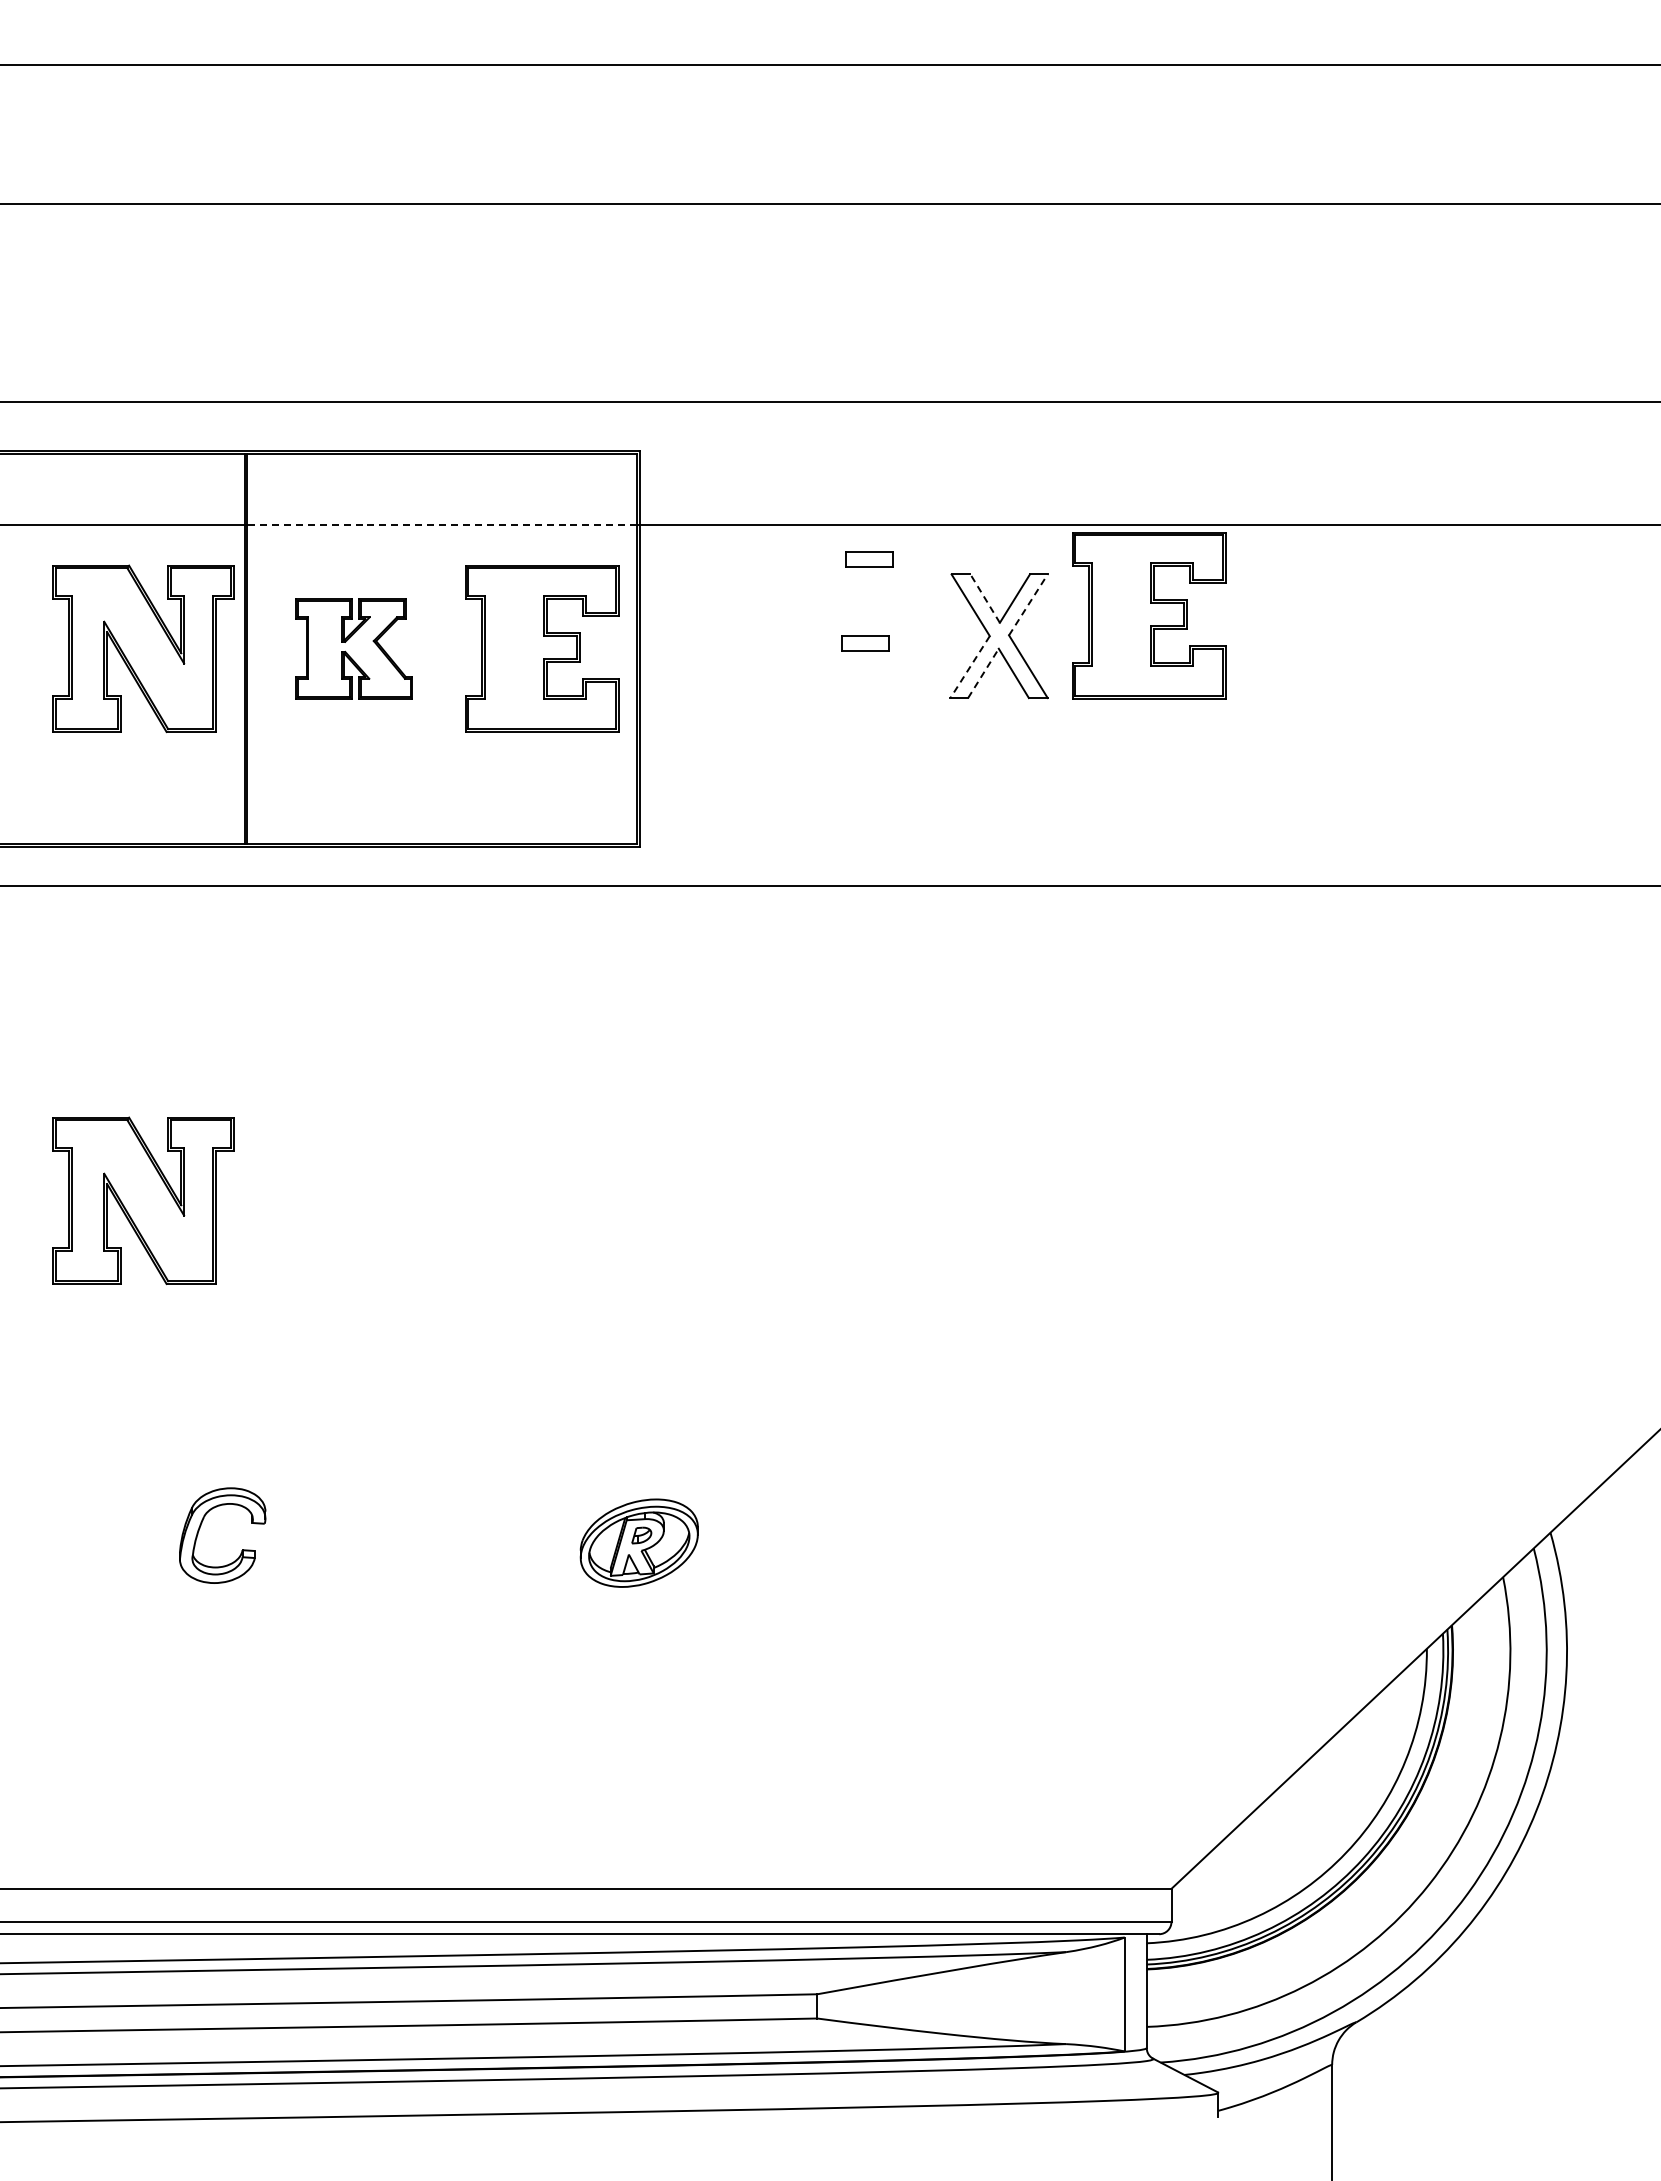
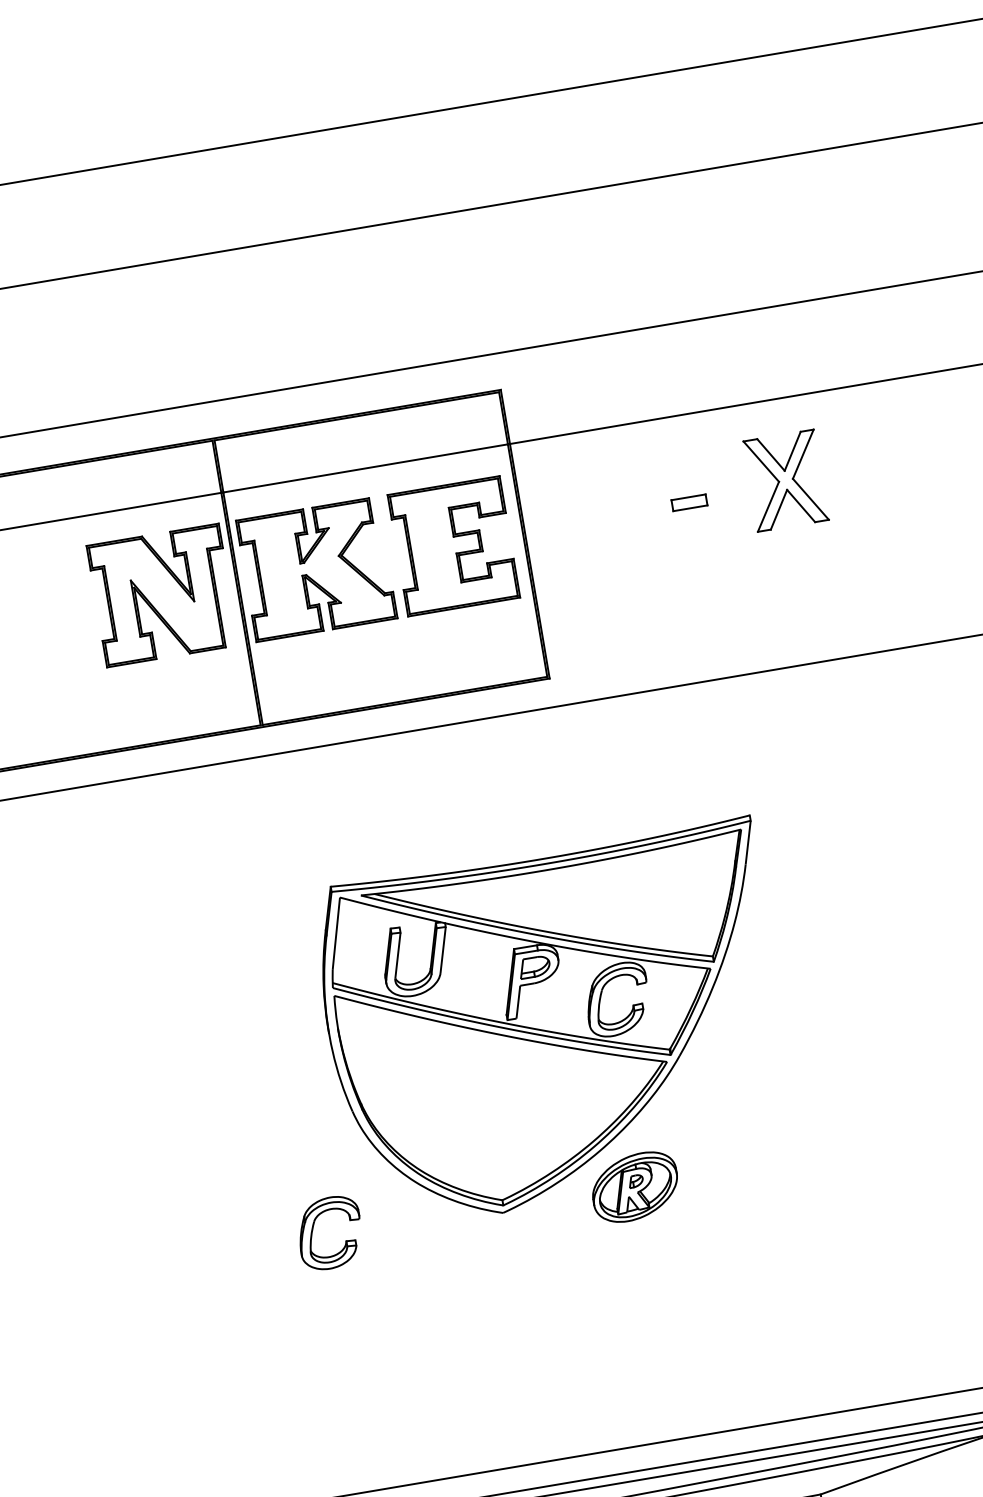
line: (442, 525) -> (365, 468), dashed -> solid
part: (869, 559) -> (681, 440), removed
line: (984, 598) -> (770, 454), dashed -> solid
line: (1028, 604) -> (803, 453), dashed -> solid
part: (1149, 615) -> (893, 447), removed
part: (354, 648) -> (316, 569), size x1.67
line: (970, 667) -> (768, 507), dashed -> solid
line: (983, 672) -> (778, 509), dashed -> solid
part: (143, 1200) -> (230, 998), removed
part: (570, 1310) -> (556, 1025), added

